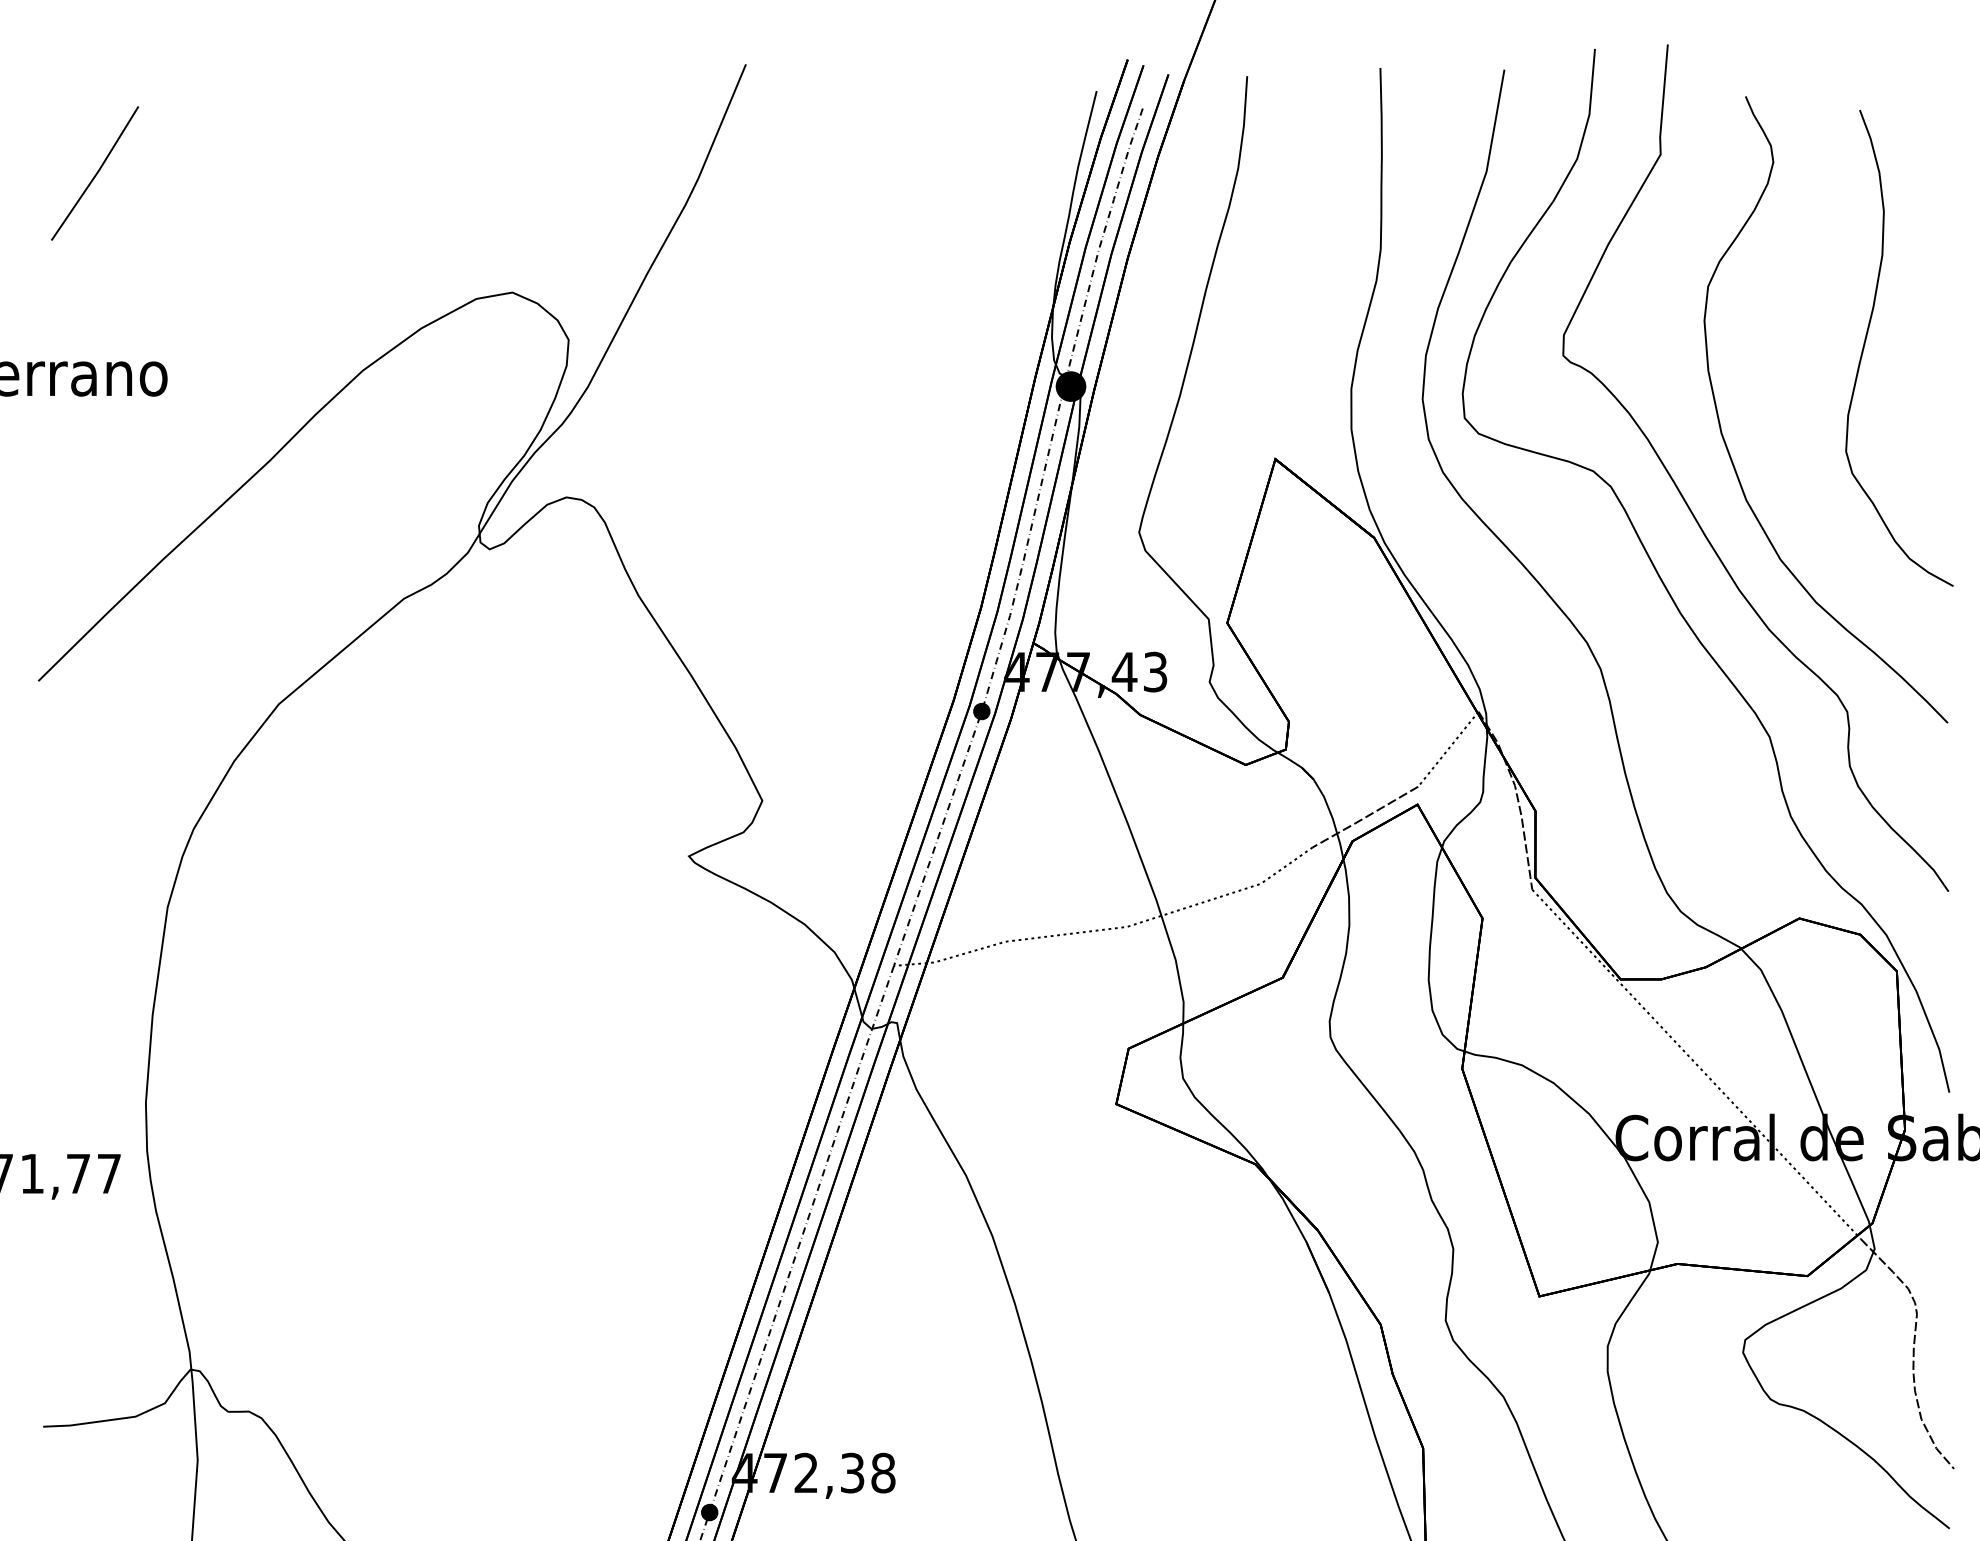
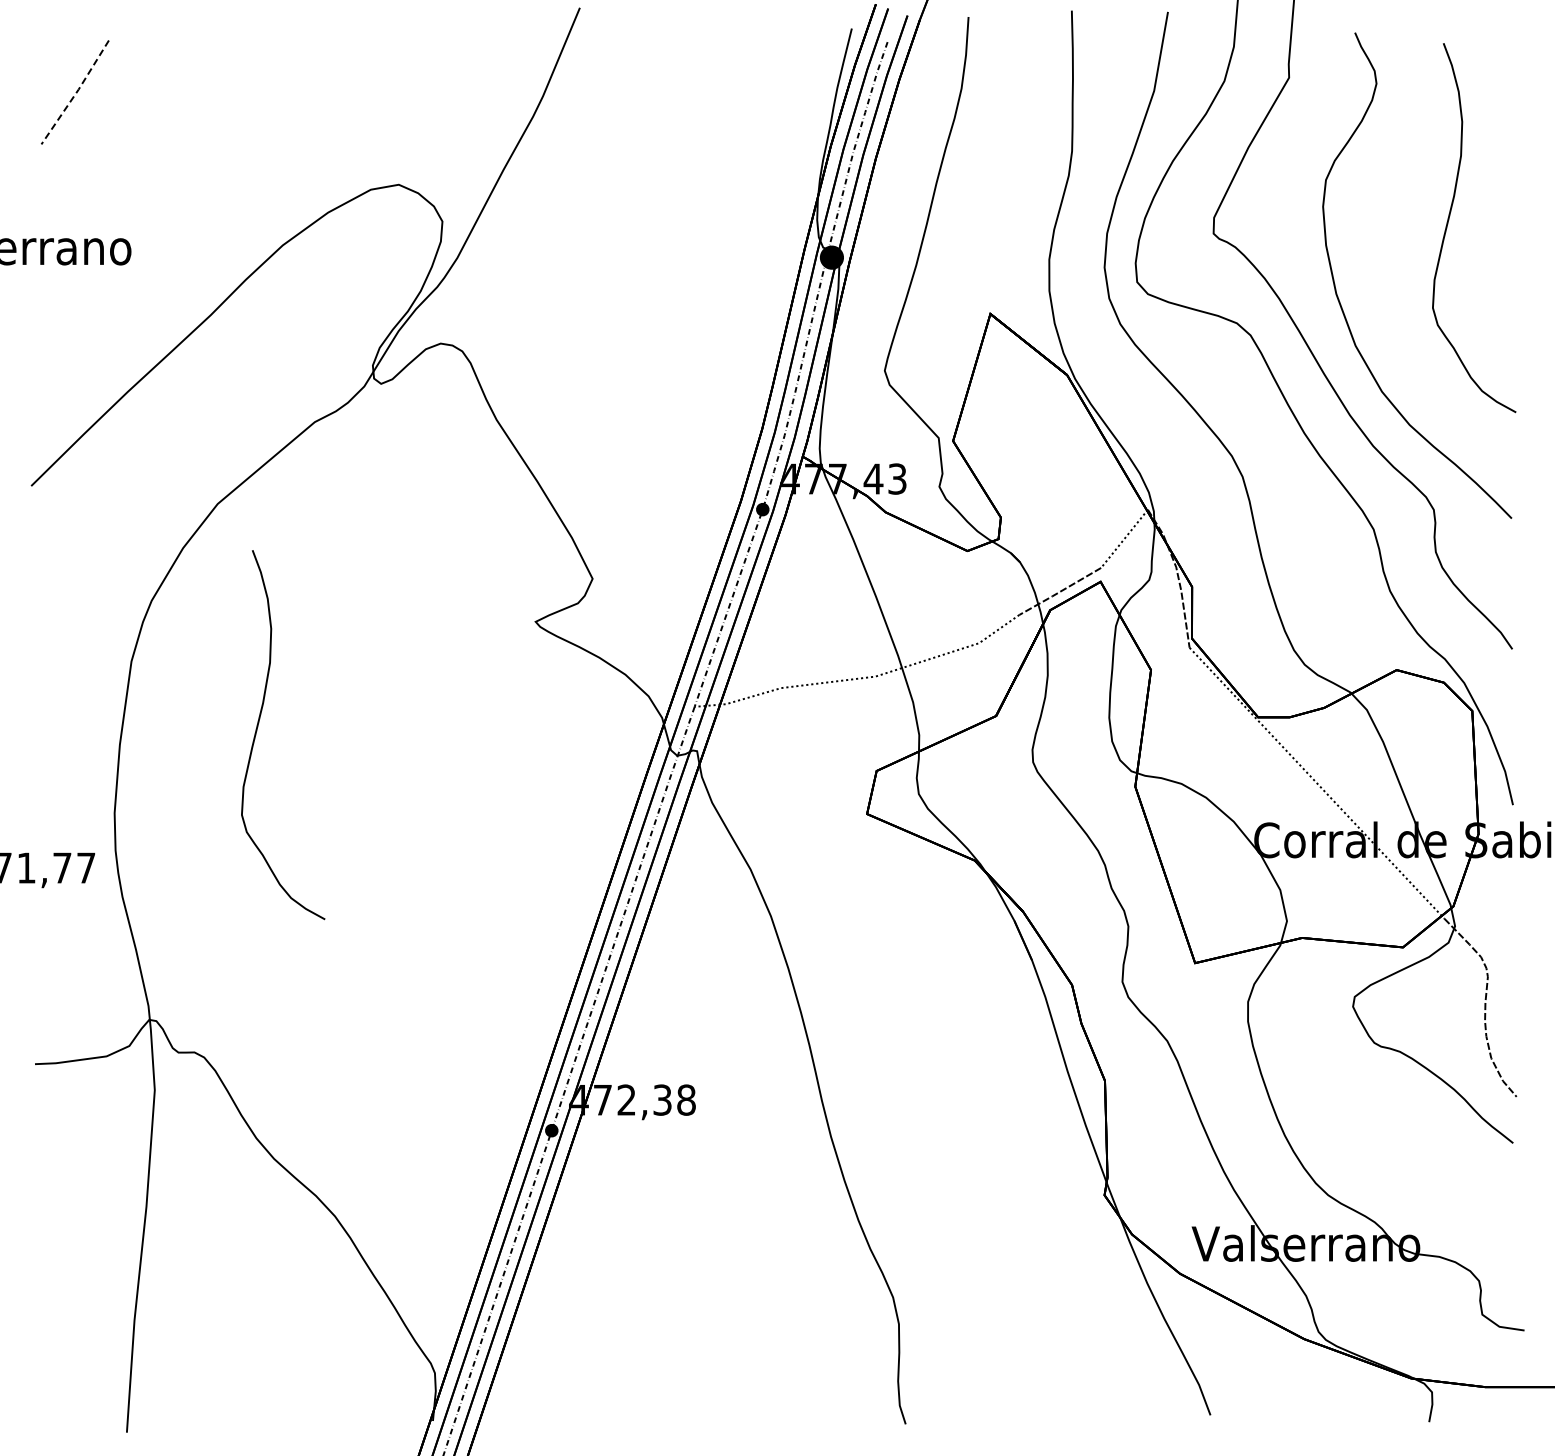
line: (96, 174) -> (76, 93), solid -> dashed
curve: (331, 992) -> (258, 727), added

